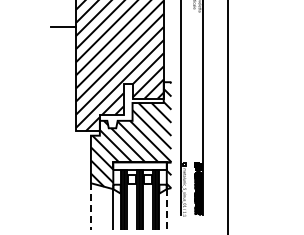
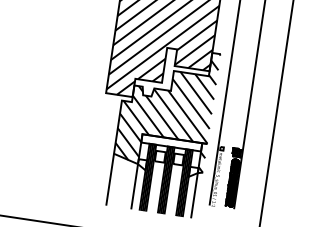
line: (90, 206) -> (109, 179), dashed -> solid
line: (166, 209) -> (194, 195), dashed -> solid

